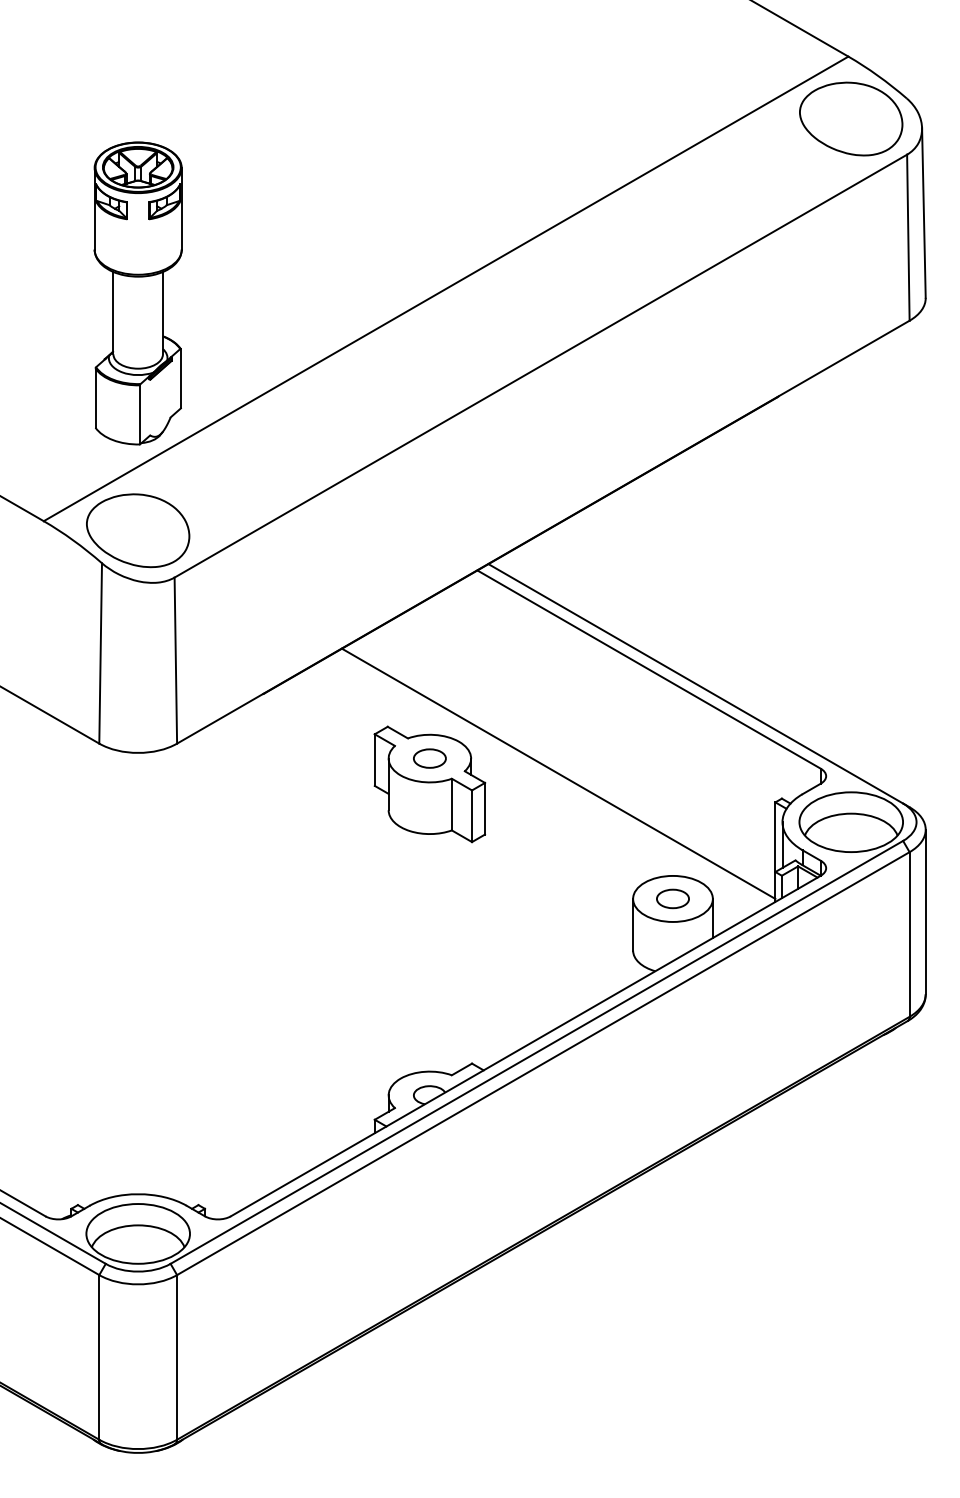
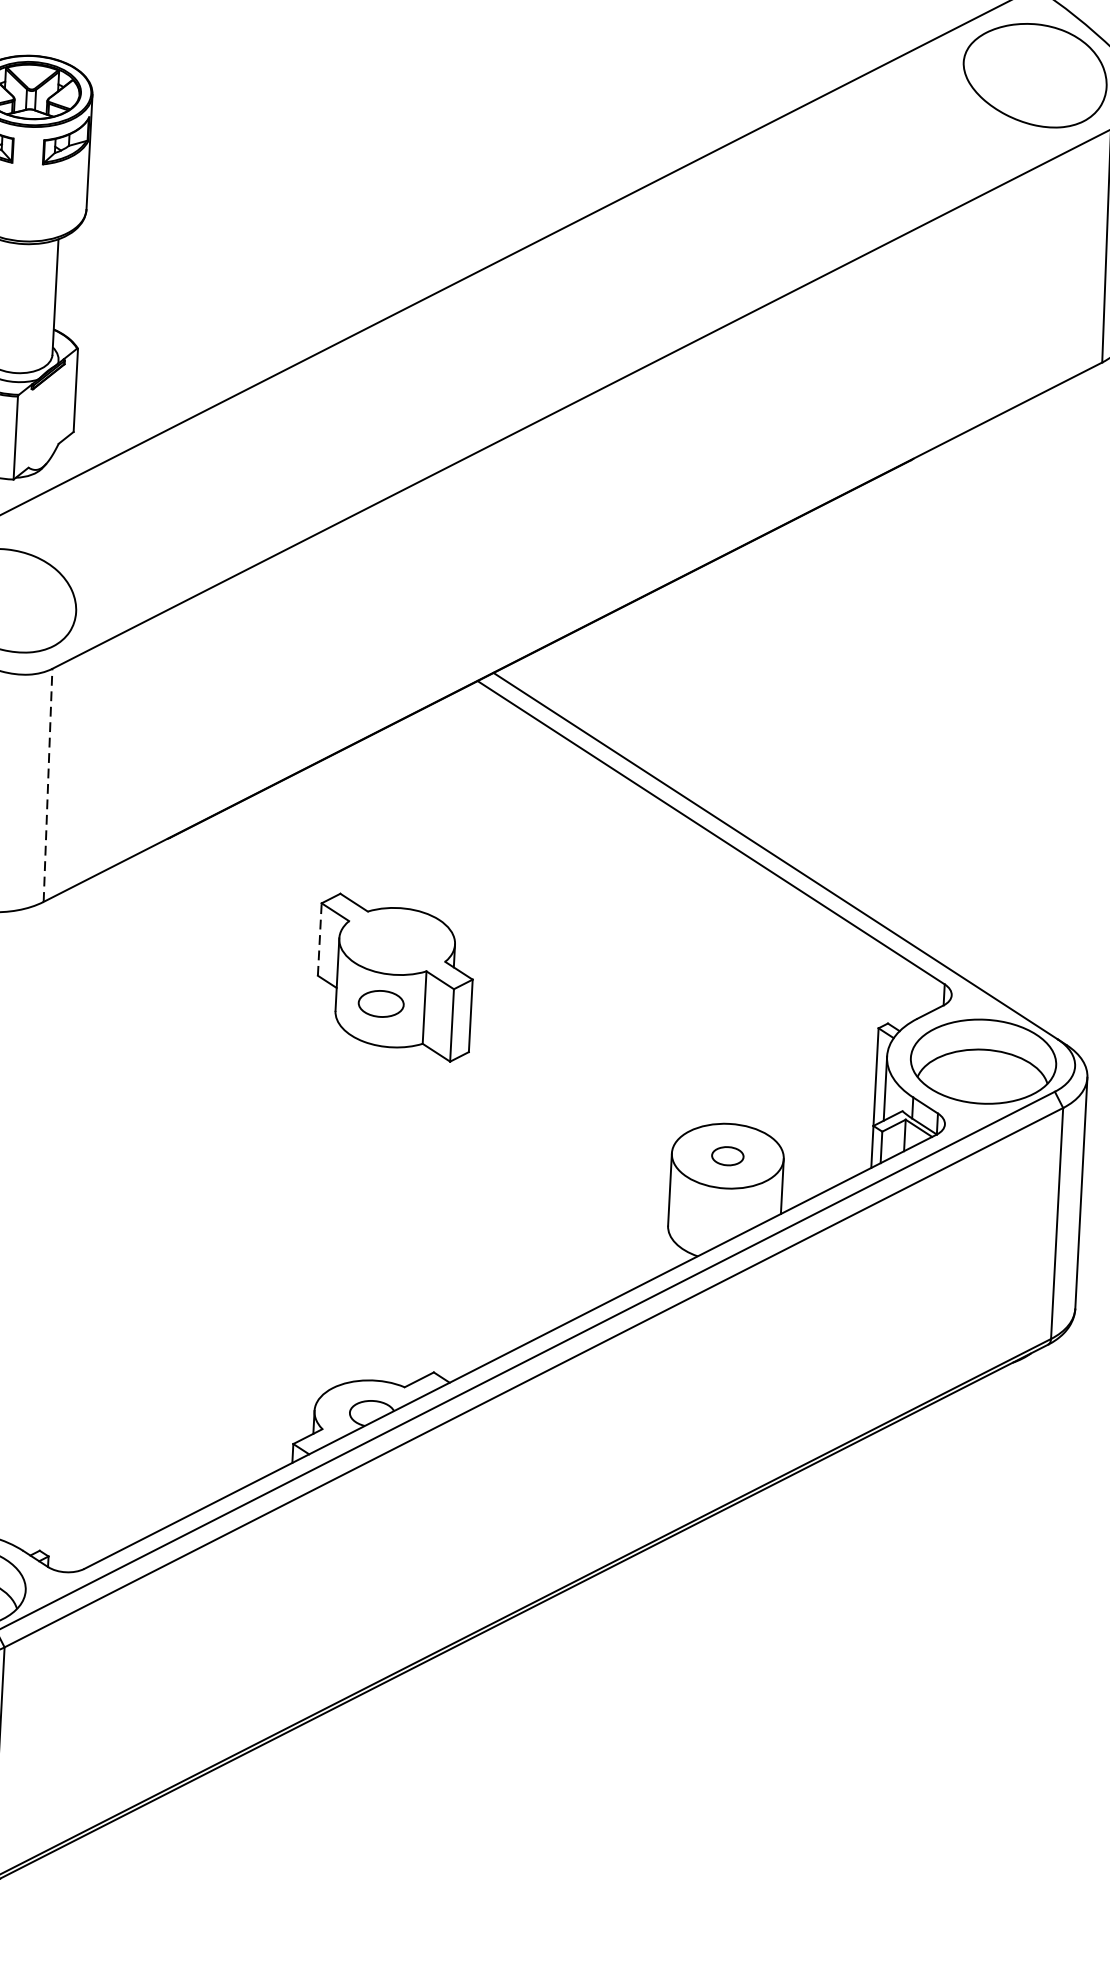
line: (175, 660) -> (47, 785), solid -> dashed
part: (429, 758) -> (380, 1003), moved
line: (374, 760) -> (319, 940), solid -> dashed
line: (558, 773) -> (576, 971), removed
part: (672, 898) -> (727, 1155), size x0.7

